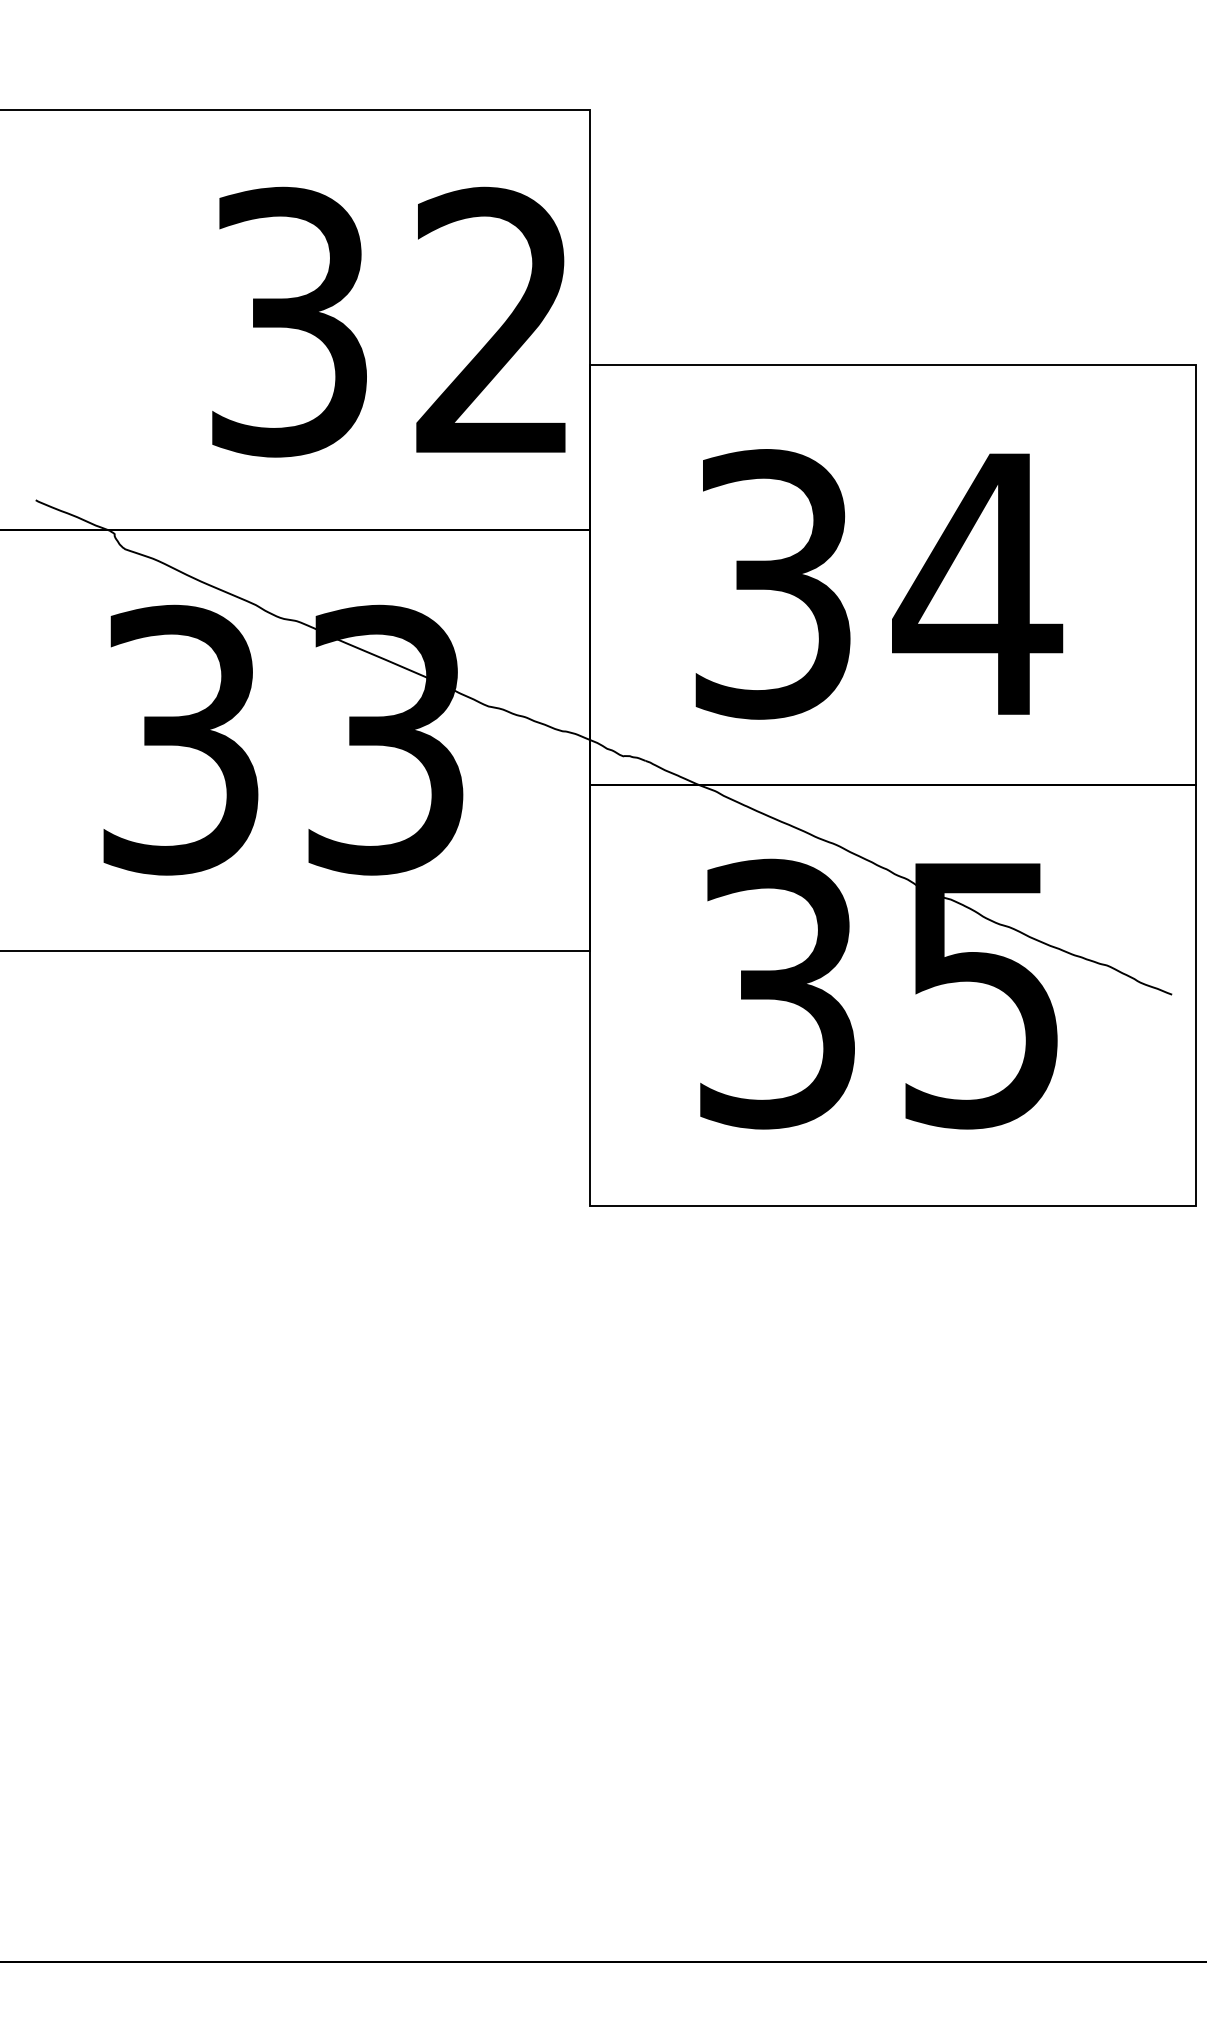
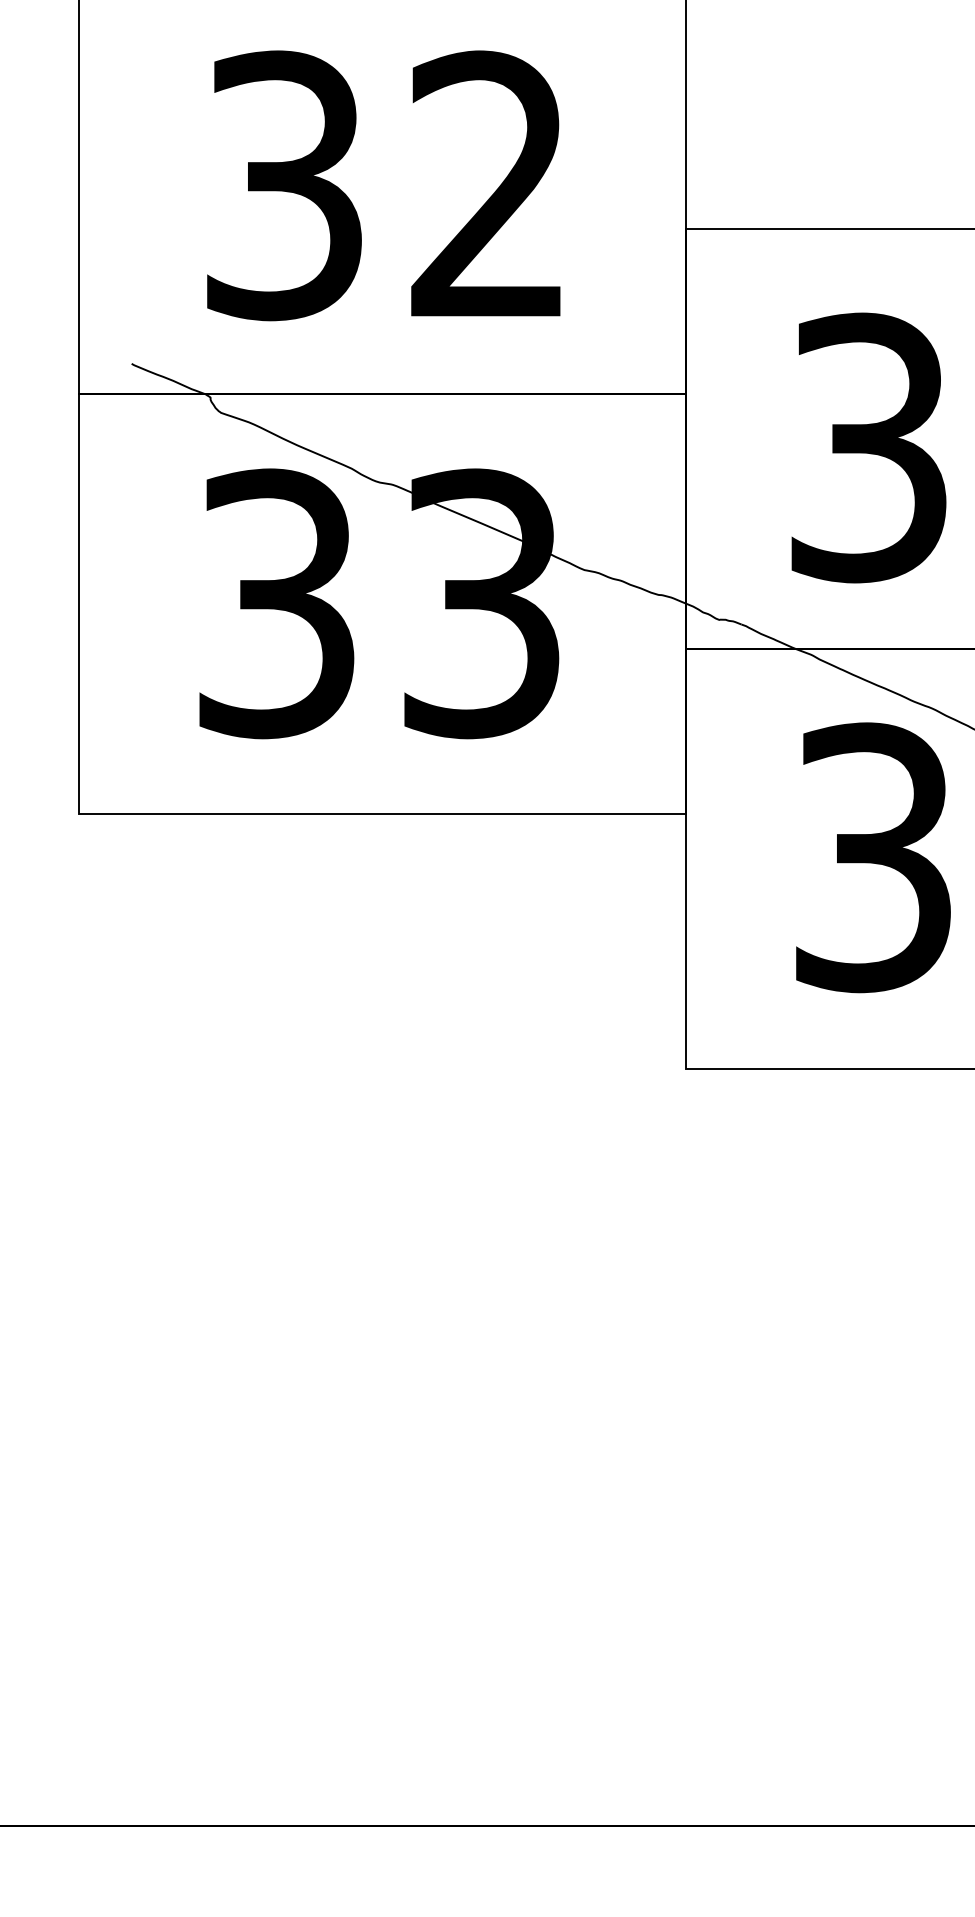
text: (388, 321) -> (383, 185), moved

